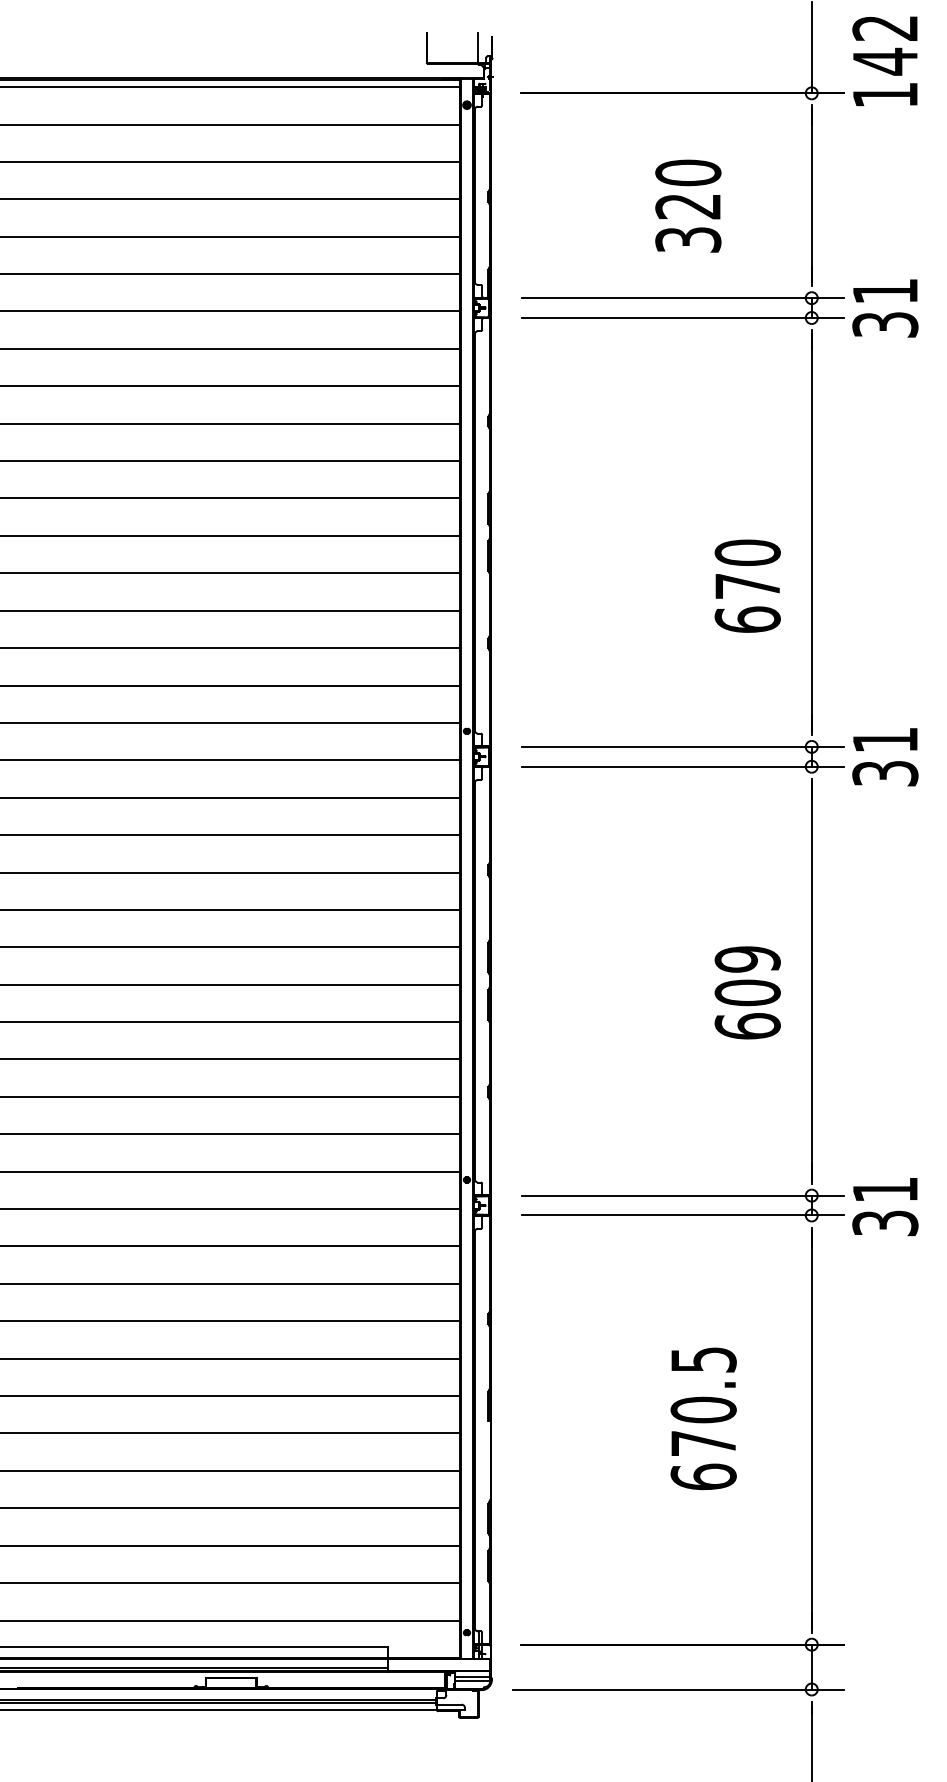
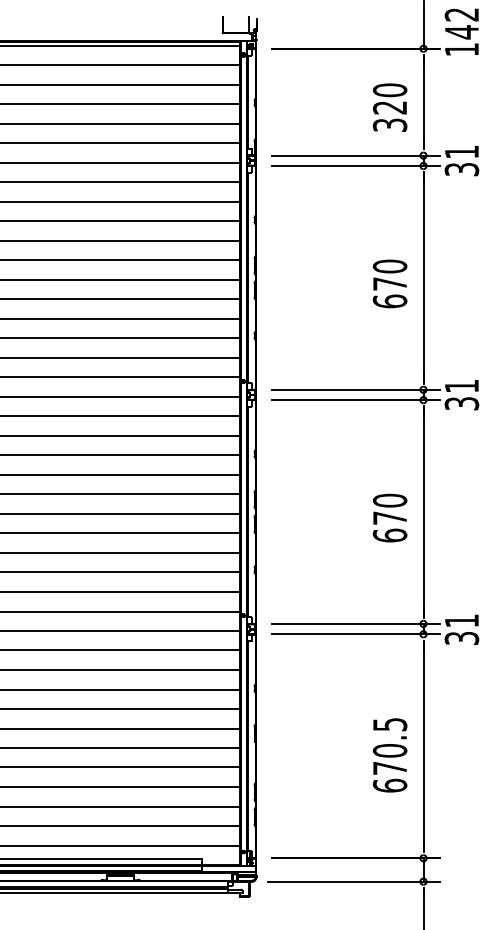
text: (687, 205) -> (389, 107), moved
text: (746, 585) -> (389, 283), moved
text: (746, 974) -> (389, 508), 609 -> 670
text: (702, 1418) -> (389, 755), moved

